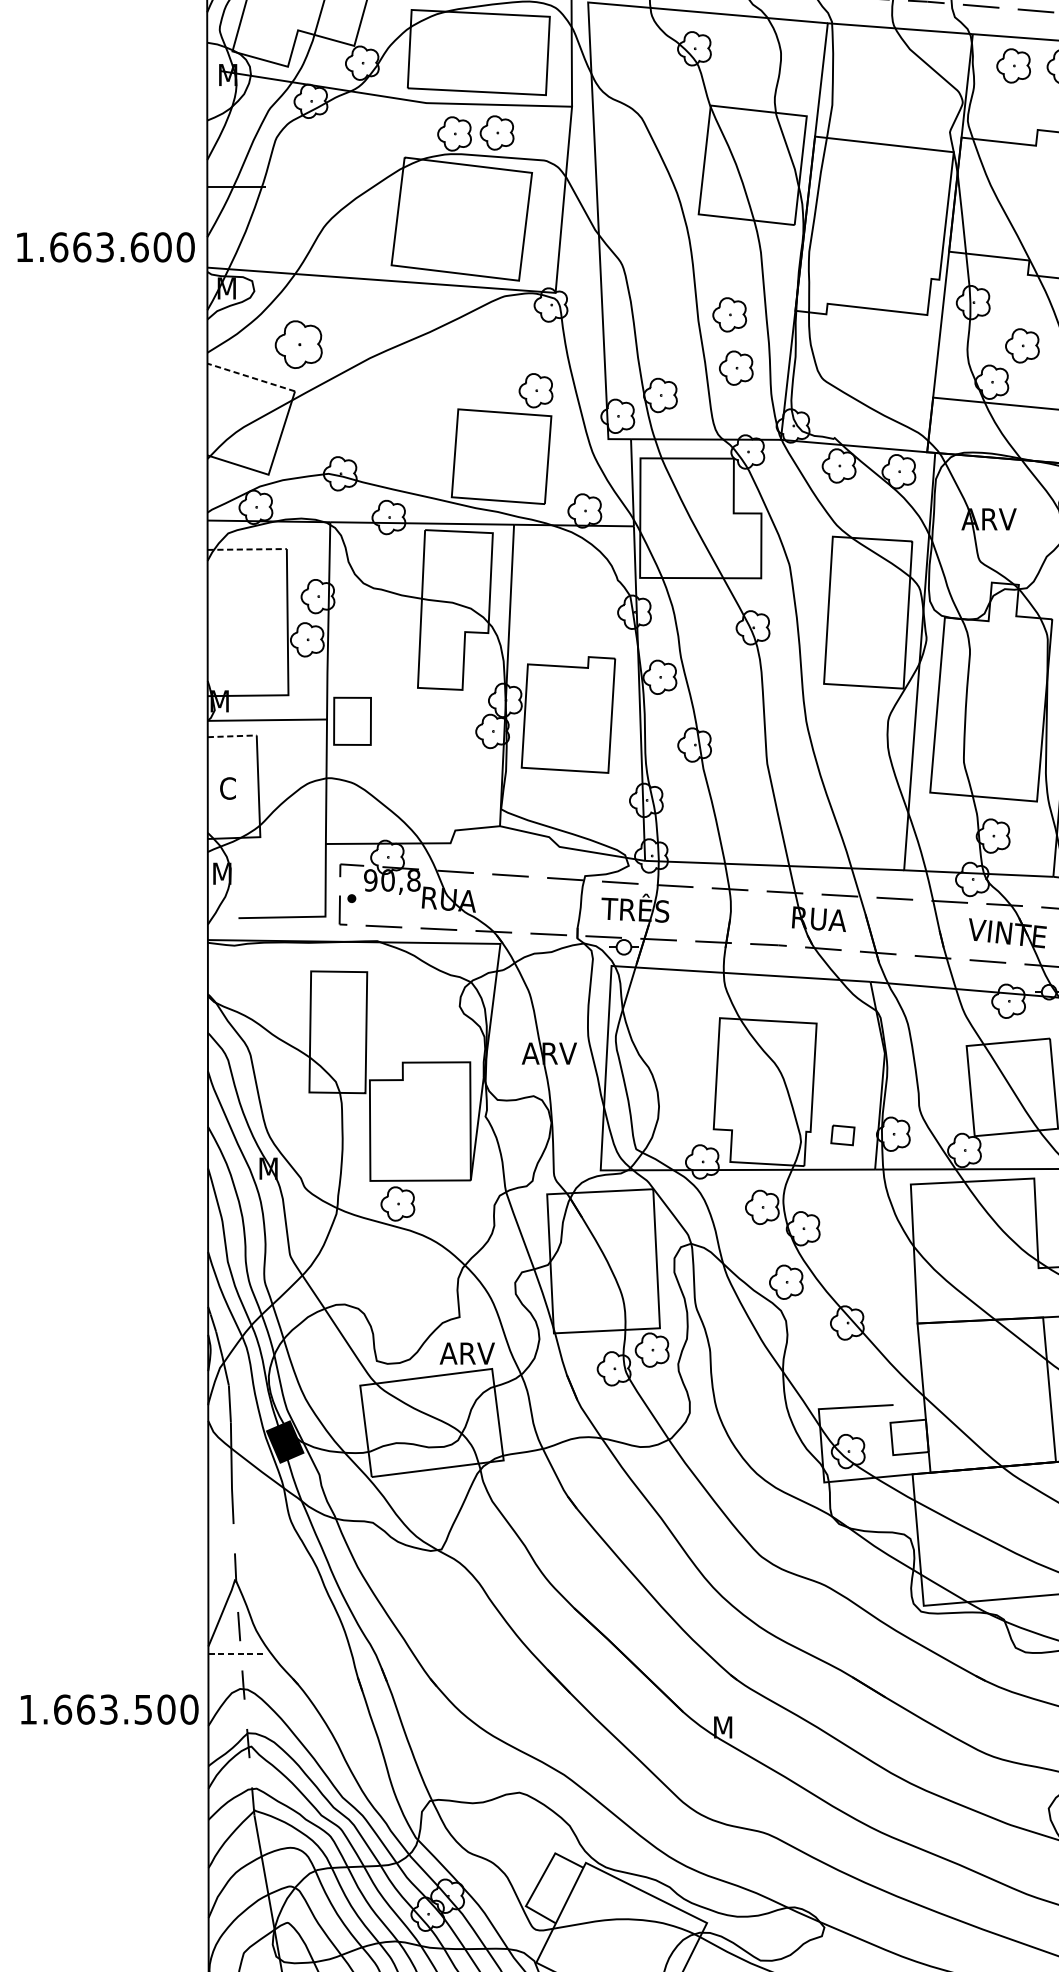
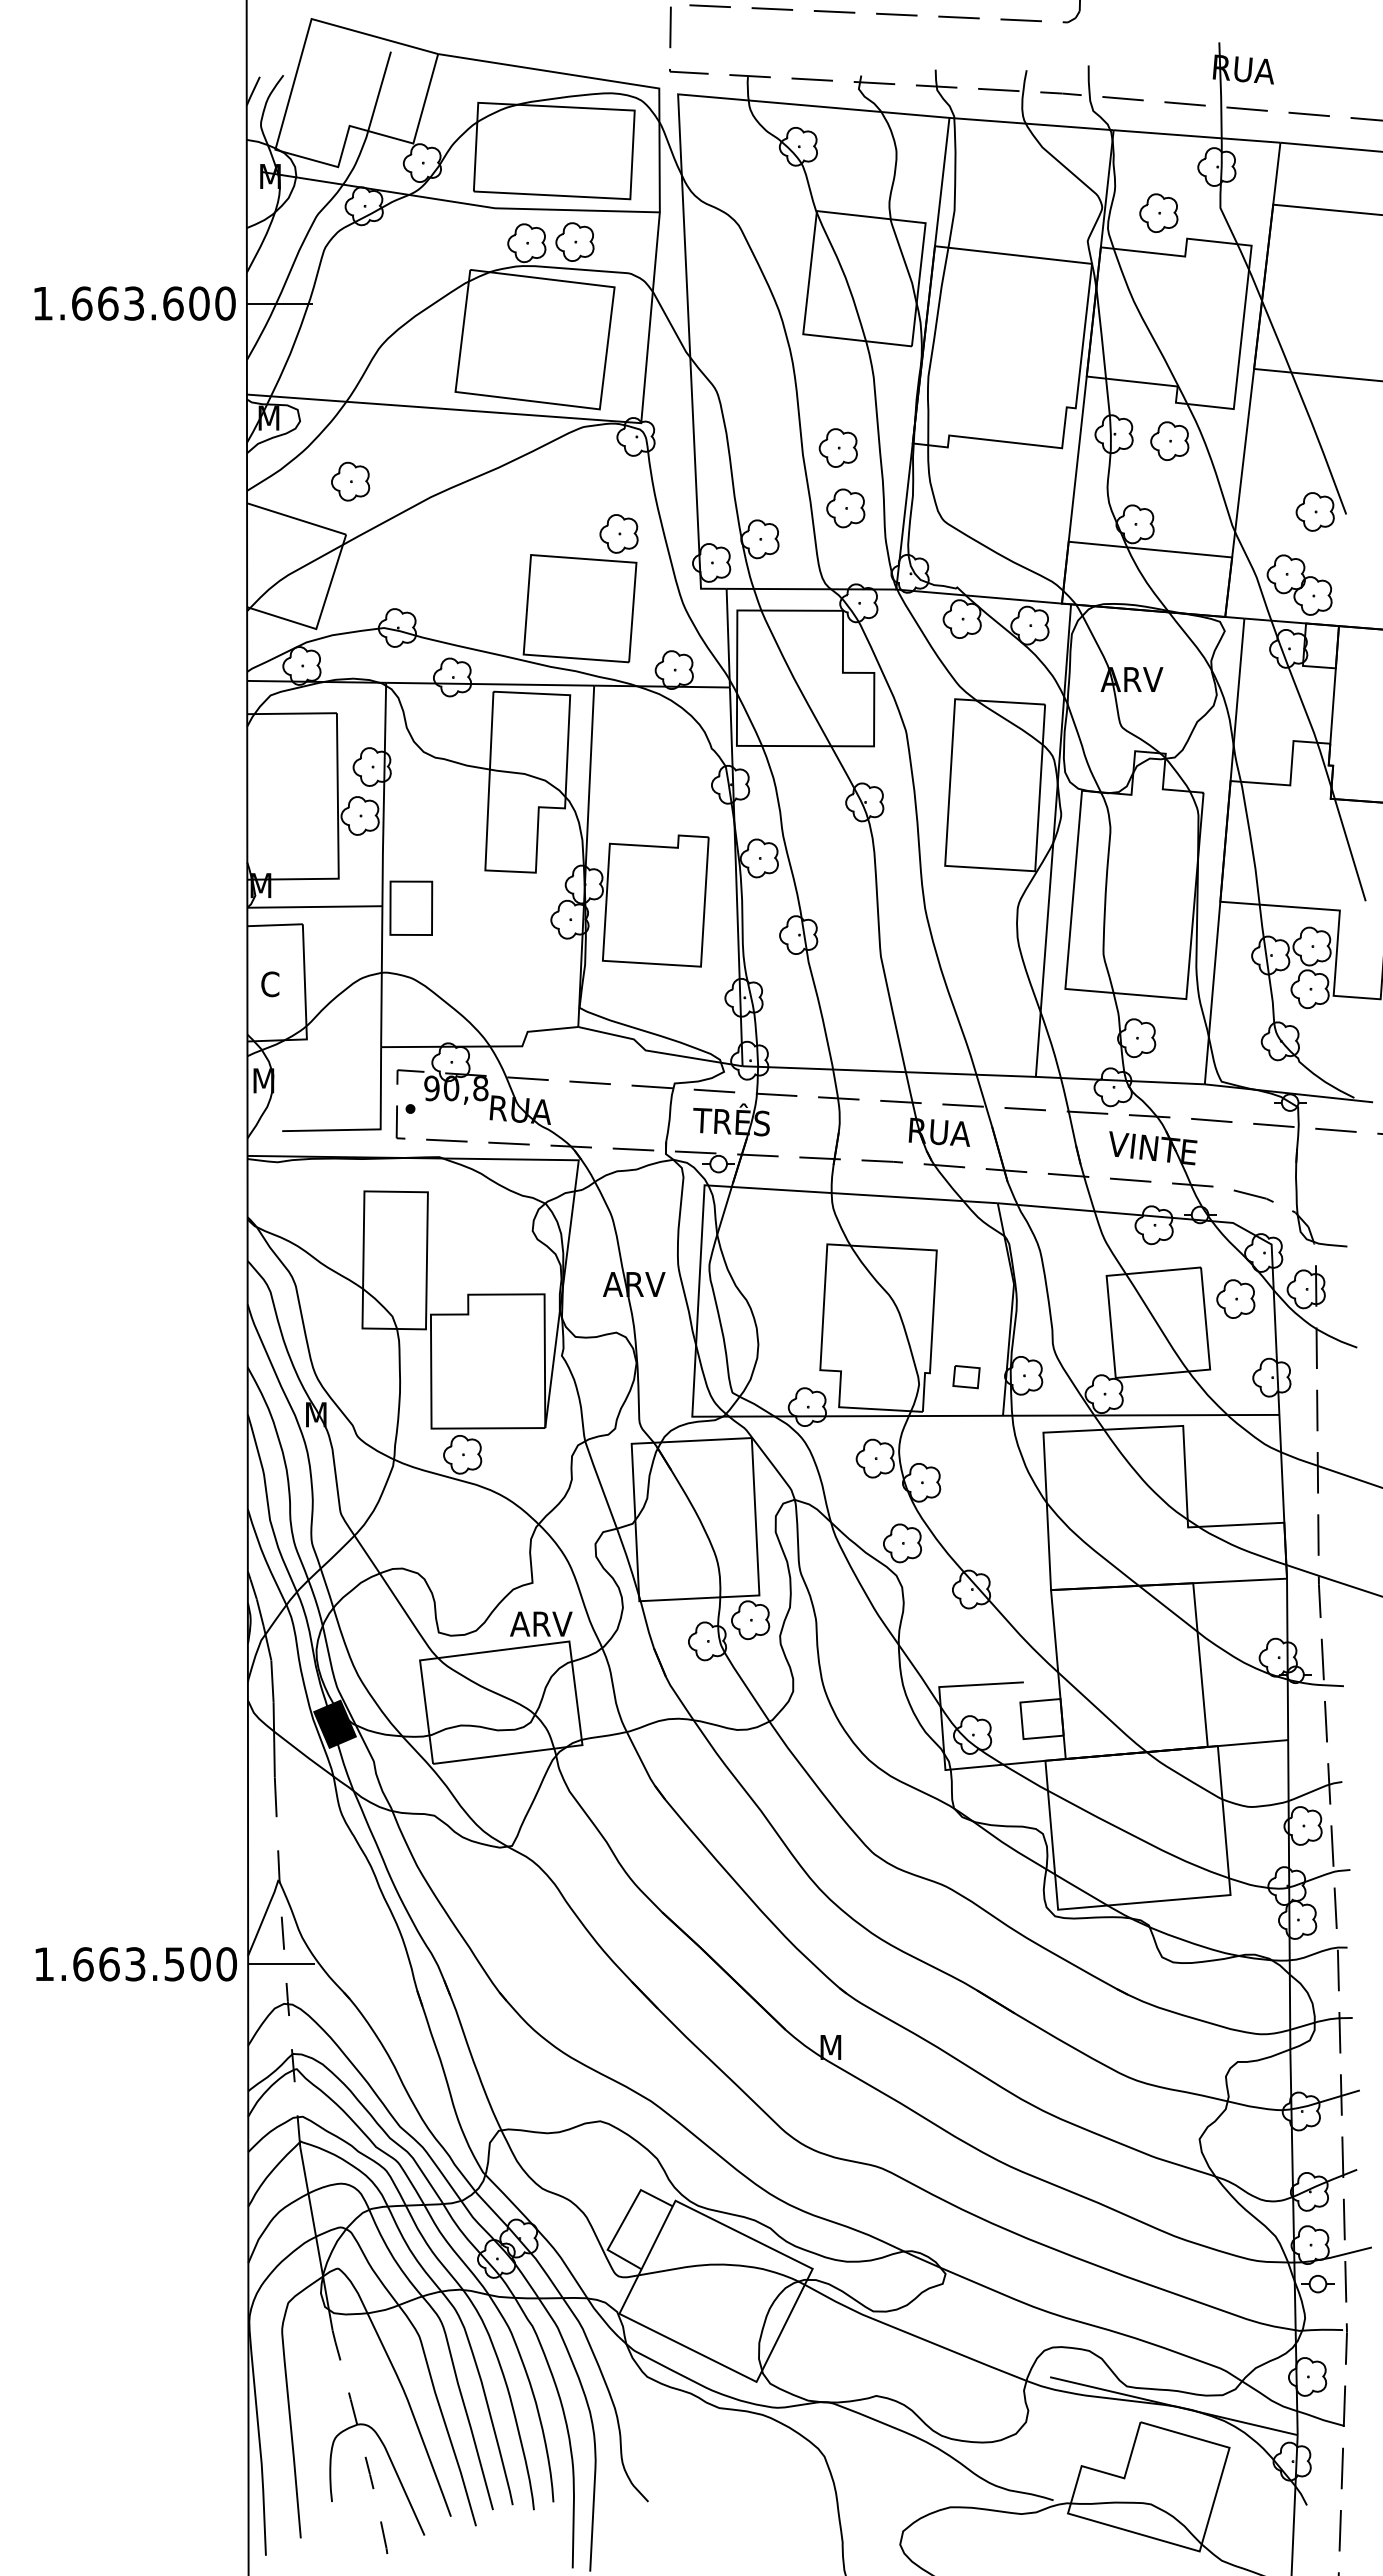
part: (1013, 66) -> (1158, 213), moved
text: (105, 247) -> (134, 303), moved
part: (298, 344) -> (350, 481), size x0.71
part: (1022, 345) -> (1169, 440), moved
line: (251, 377) -> (296, 518), dashed -> solid
line: (247, 549) -> (292, 713), dashed -> solid
line: (232, 736) -> (275, 925), dashed -> solid
line: (237, 1654) -> (281, 1964), dashed -> solid
text: (108, 1709) -> (135, 1964), moved

